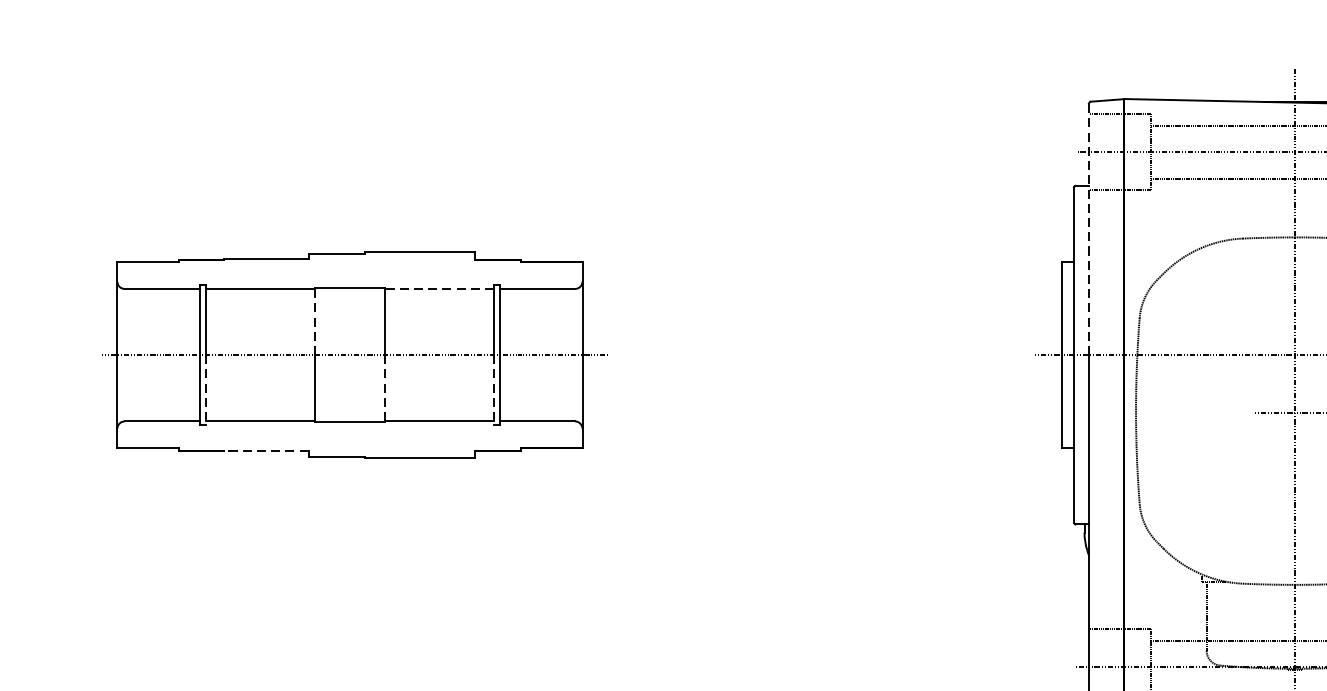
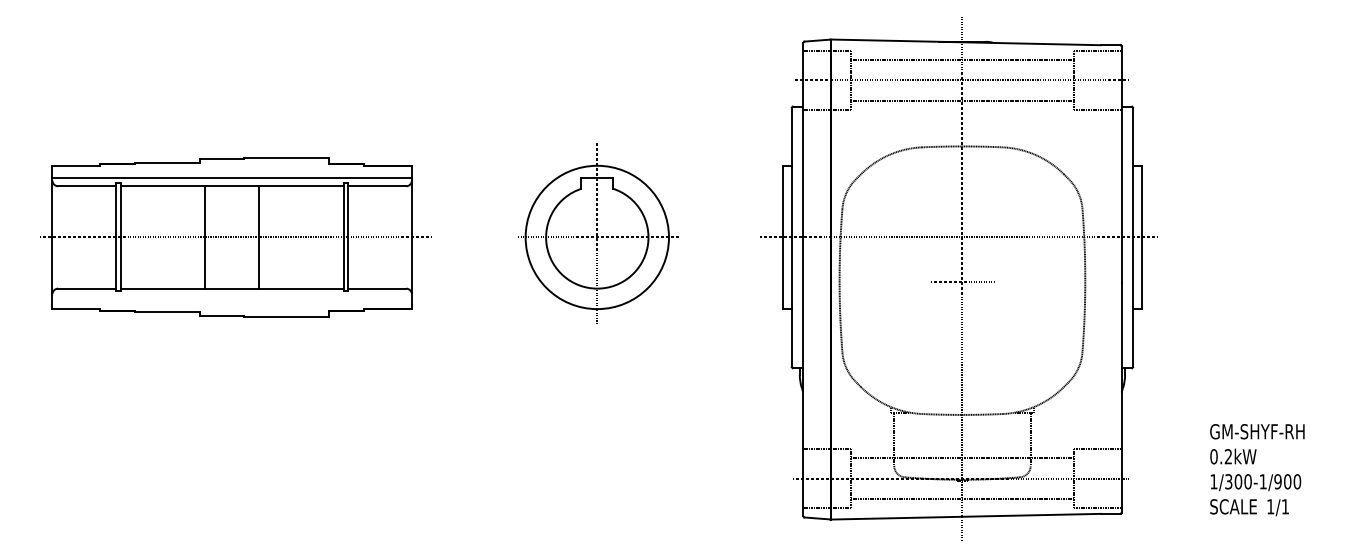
line: (1089, 228) -> (803, 139), dashed -> solid
line: (349, 277) -> (231, 177), added
line: (439, 289) -> (301, 186), dashed -> solid
line: (314, 321) -> (204, 211), dashed -> solid
part: (824, 350) -> (598, 233), added
line: (385, 388) -> (259, 263), dashed -> solid
line: (205, 390) -> (120, 264), dashed -> solid
line: (493, 390) -> (343, 264), dashed -> solid
line: (266, 451) -> (167, 311), dashed -> solid

